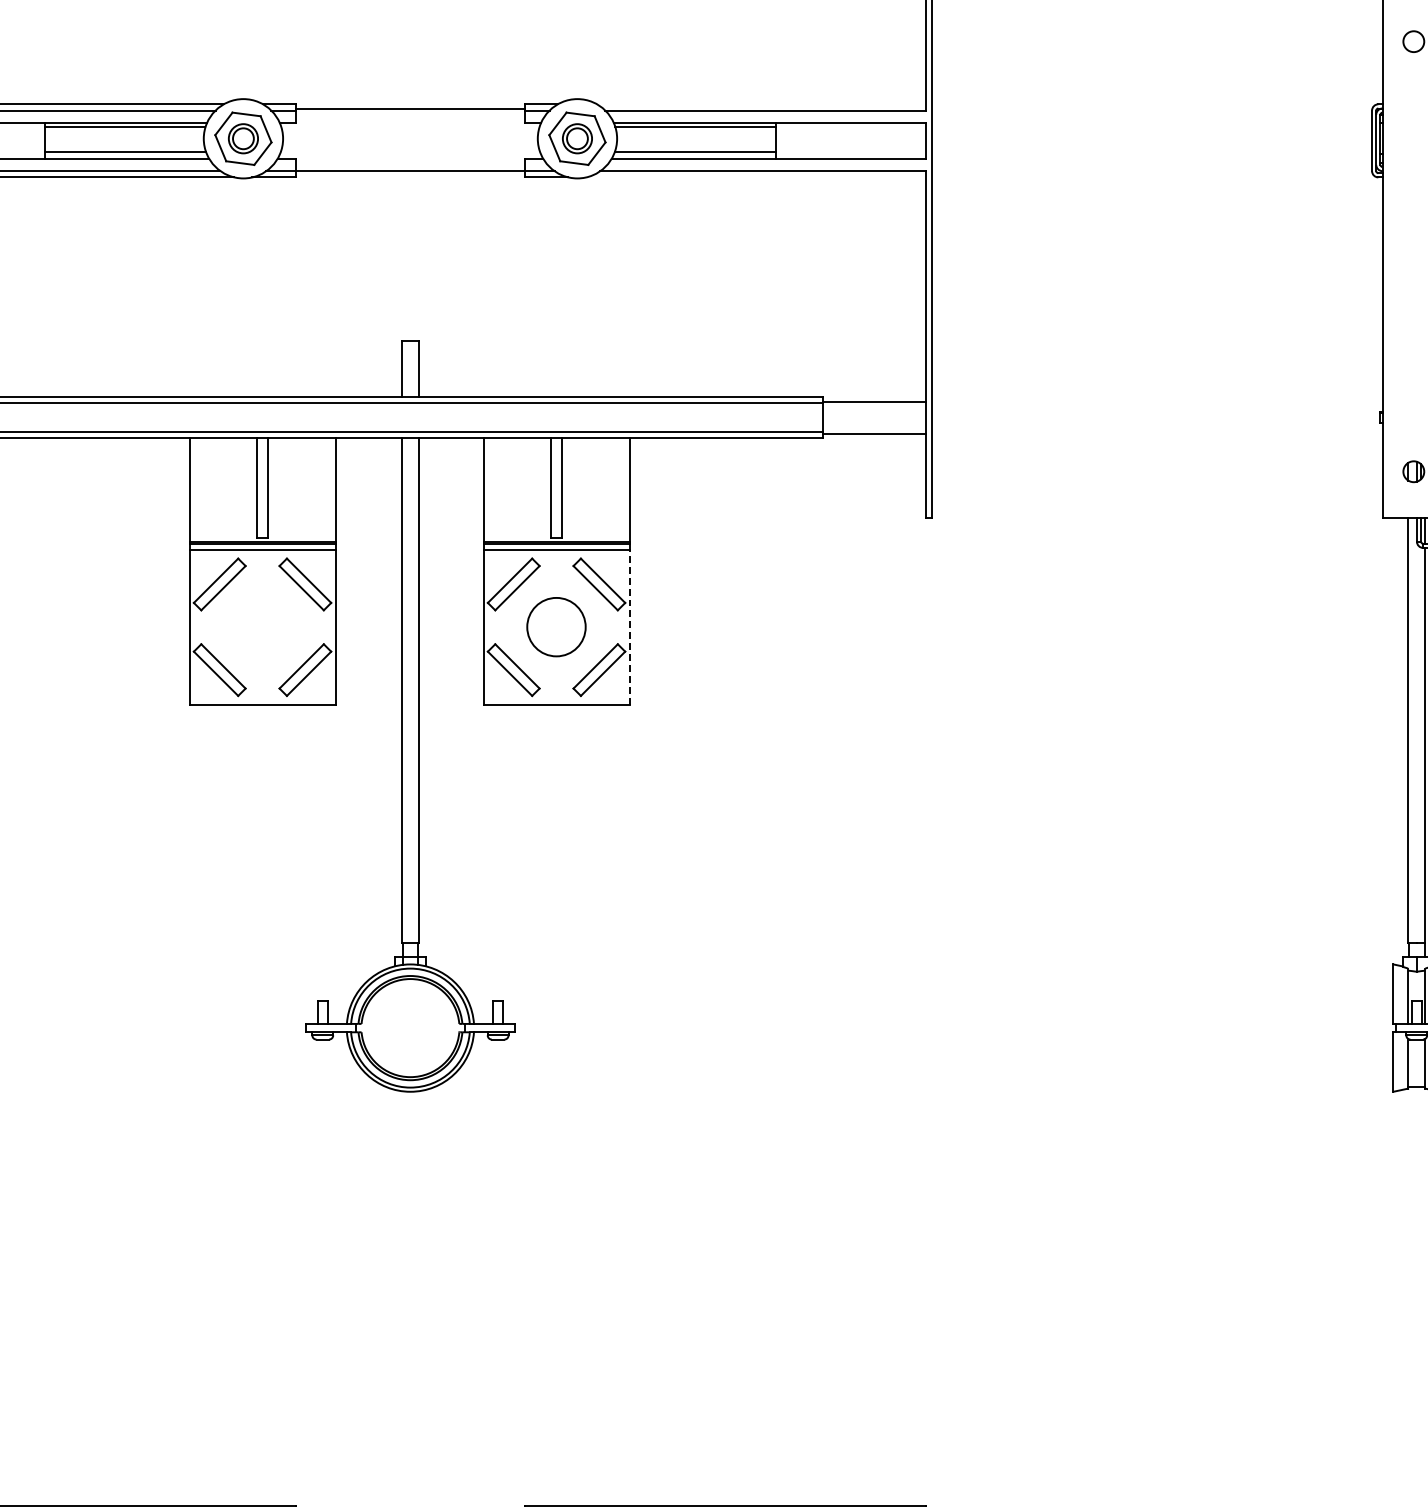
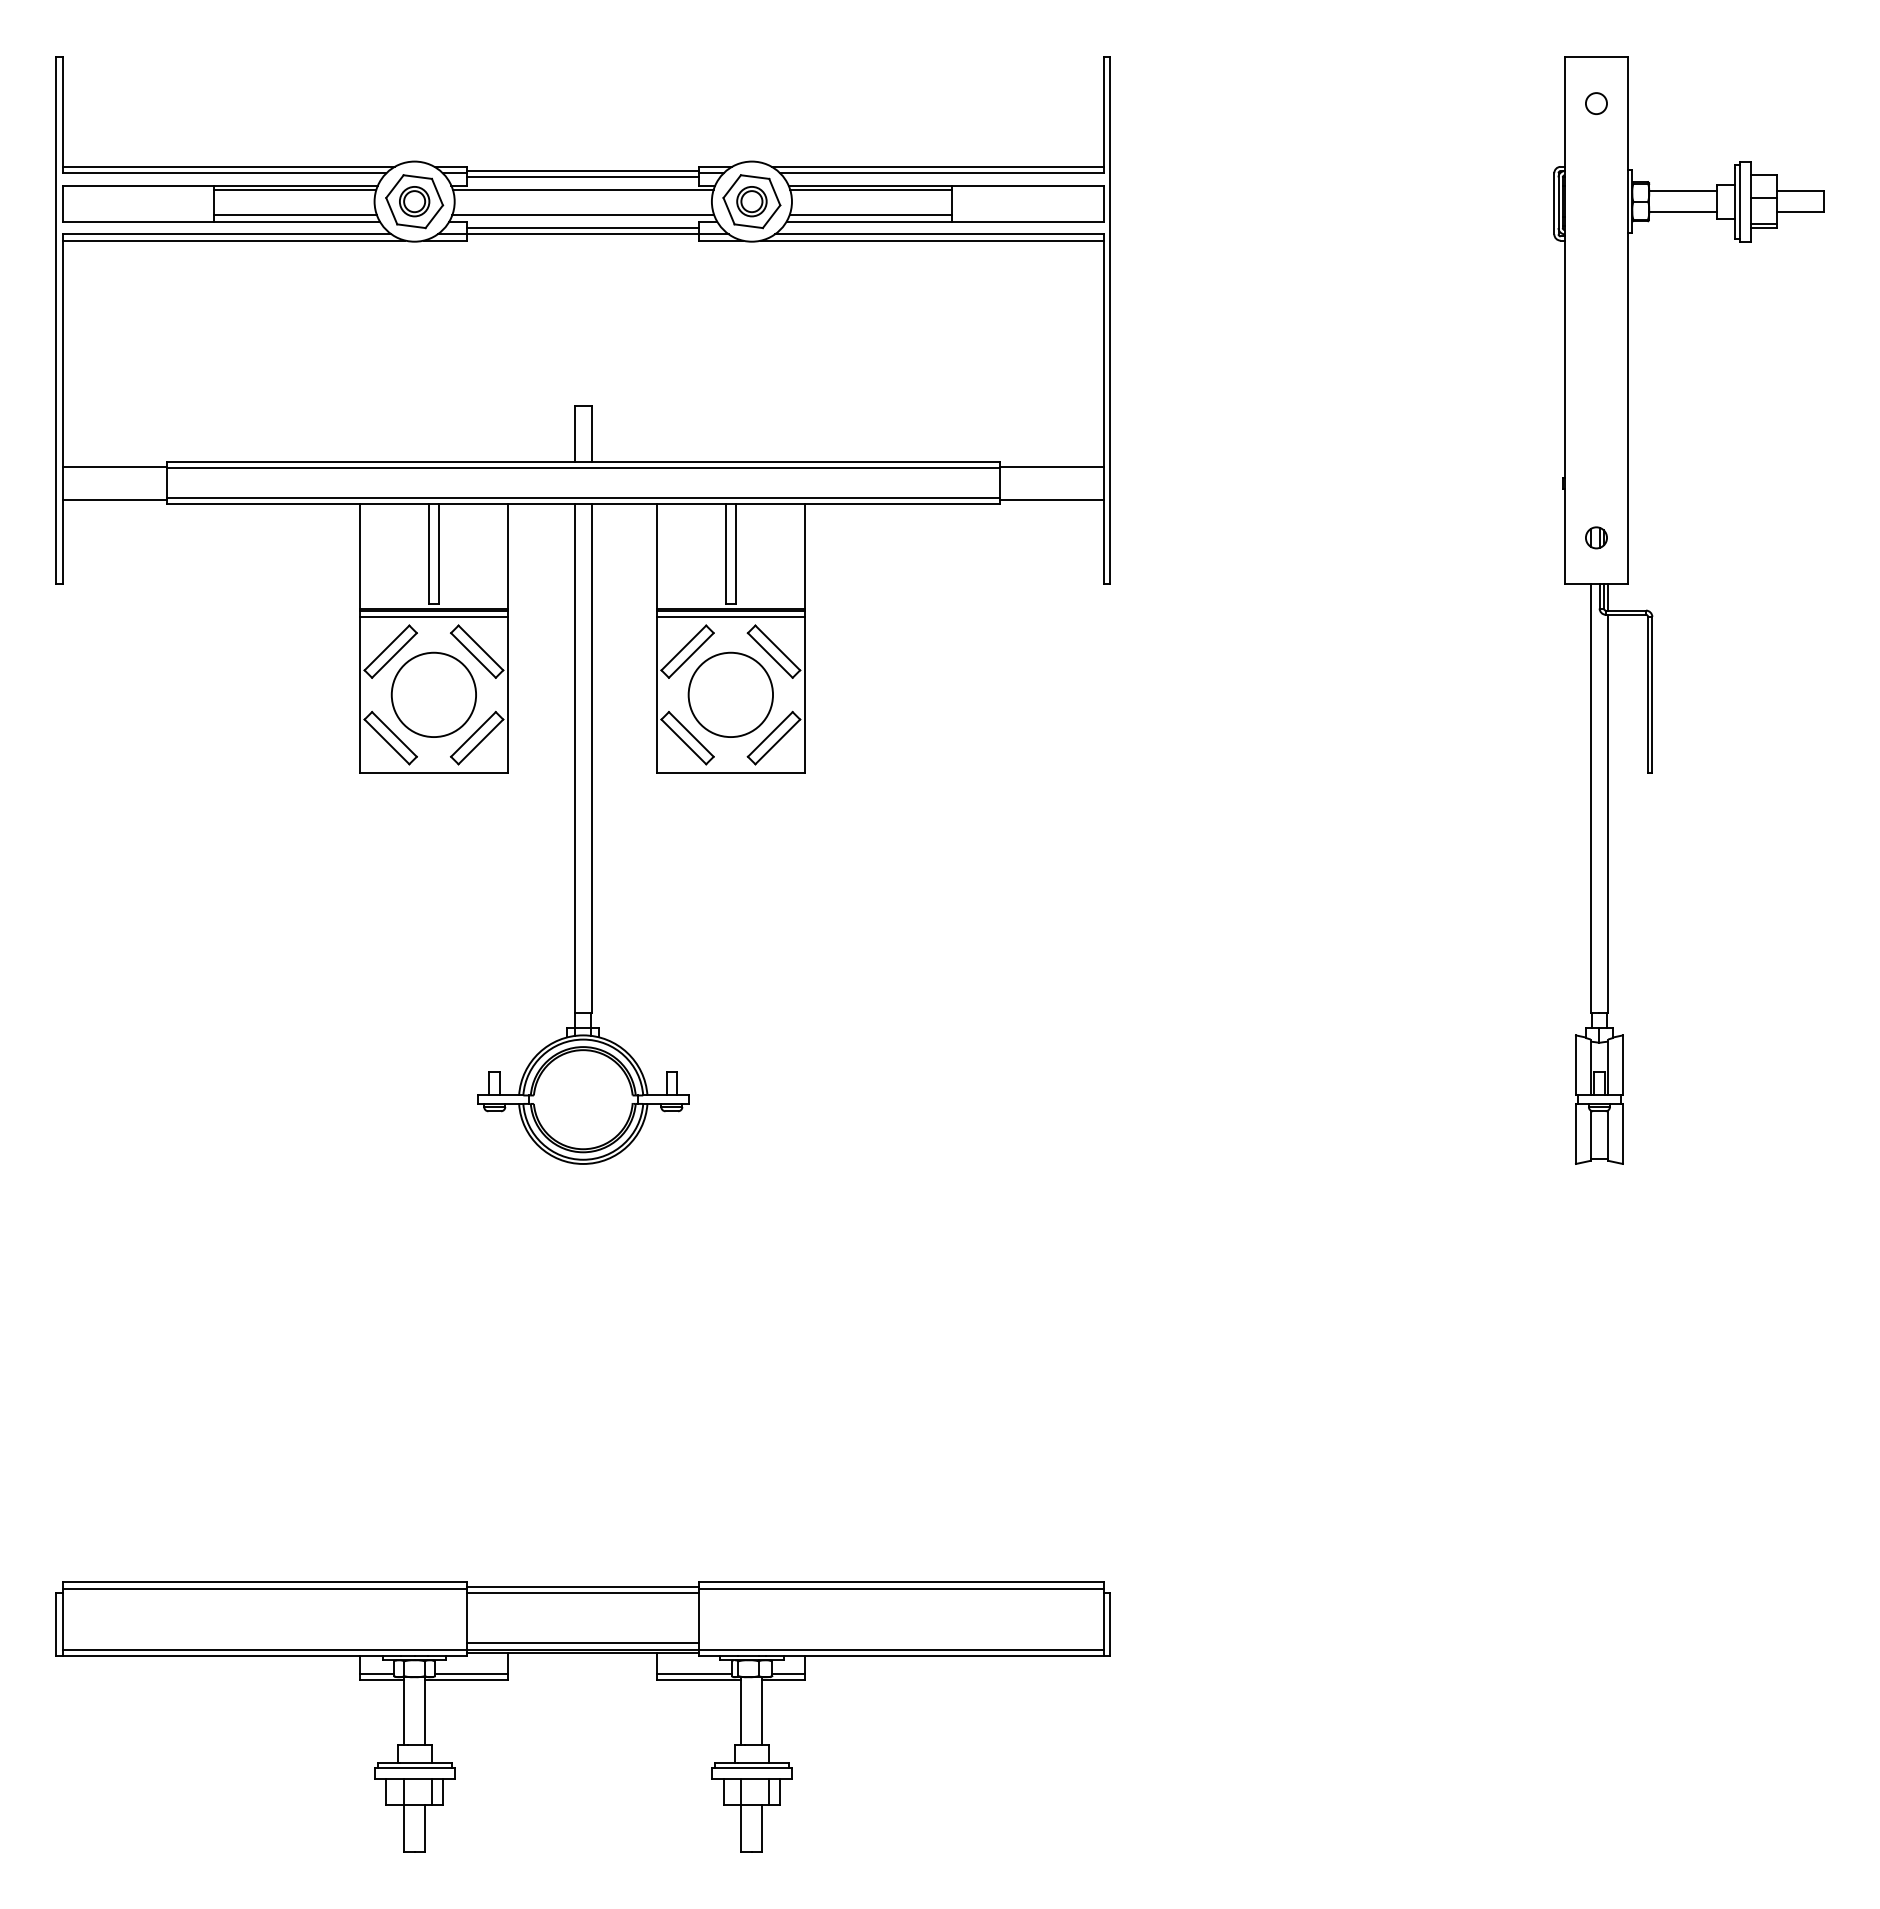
line: (761, 103) -> (937, 166), added
line: (410, 114) -> (583, 177), added
line: (409, 127) -> (582, 190), added
line: (410, 152) -> (583, 215), added
line: (410, 165) -> (583, 228), added
line: (756, 177) -> (932, 240), added
circle: (262, 626) -> (433, 694), added
circle: (556, 626) -> (730, 694), size x1.43
line: (629, 626) -> (804, 694), dashed -> solid

